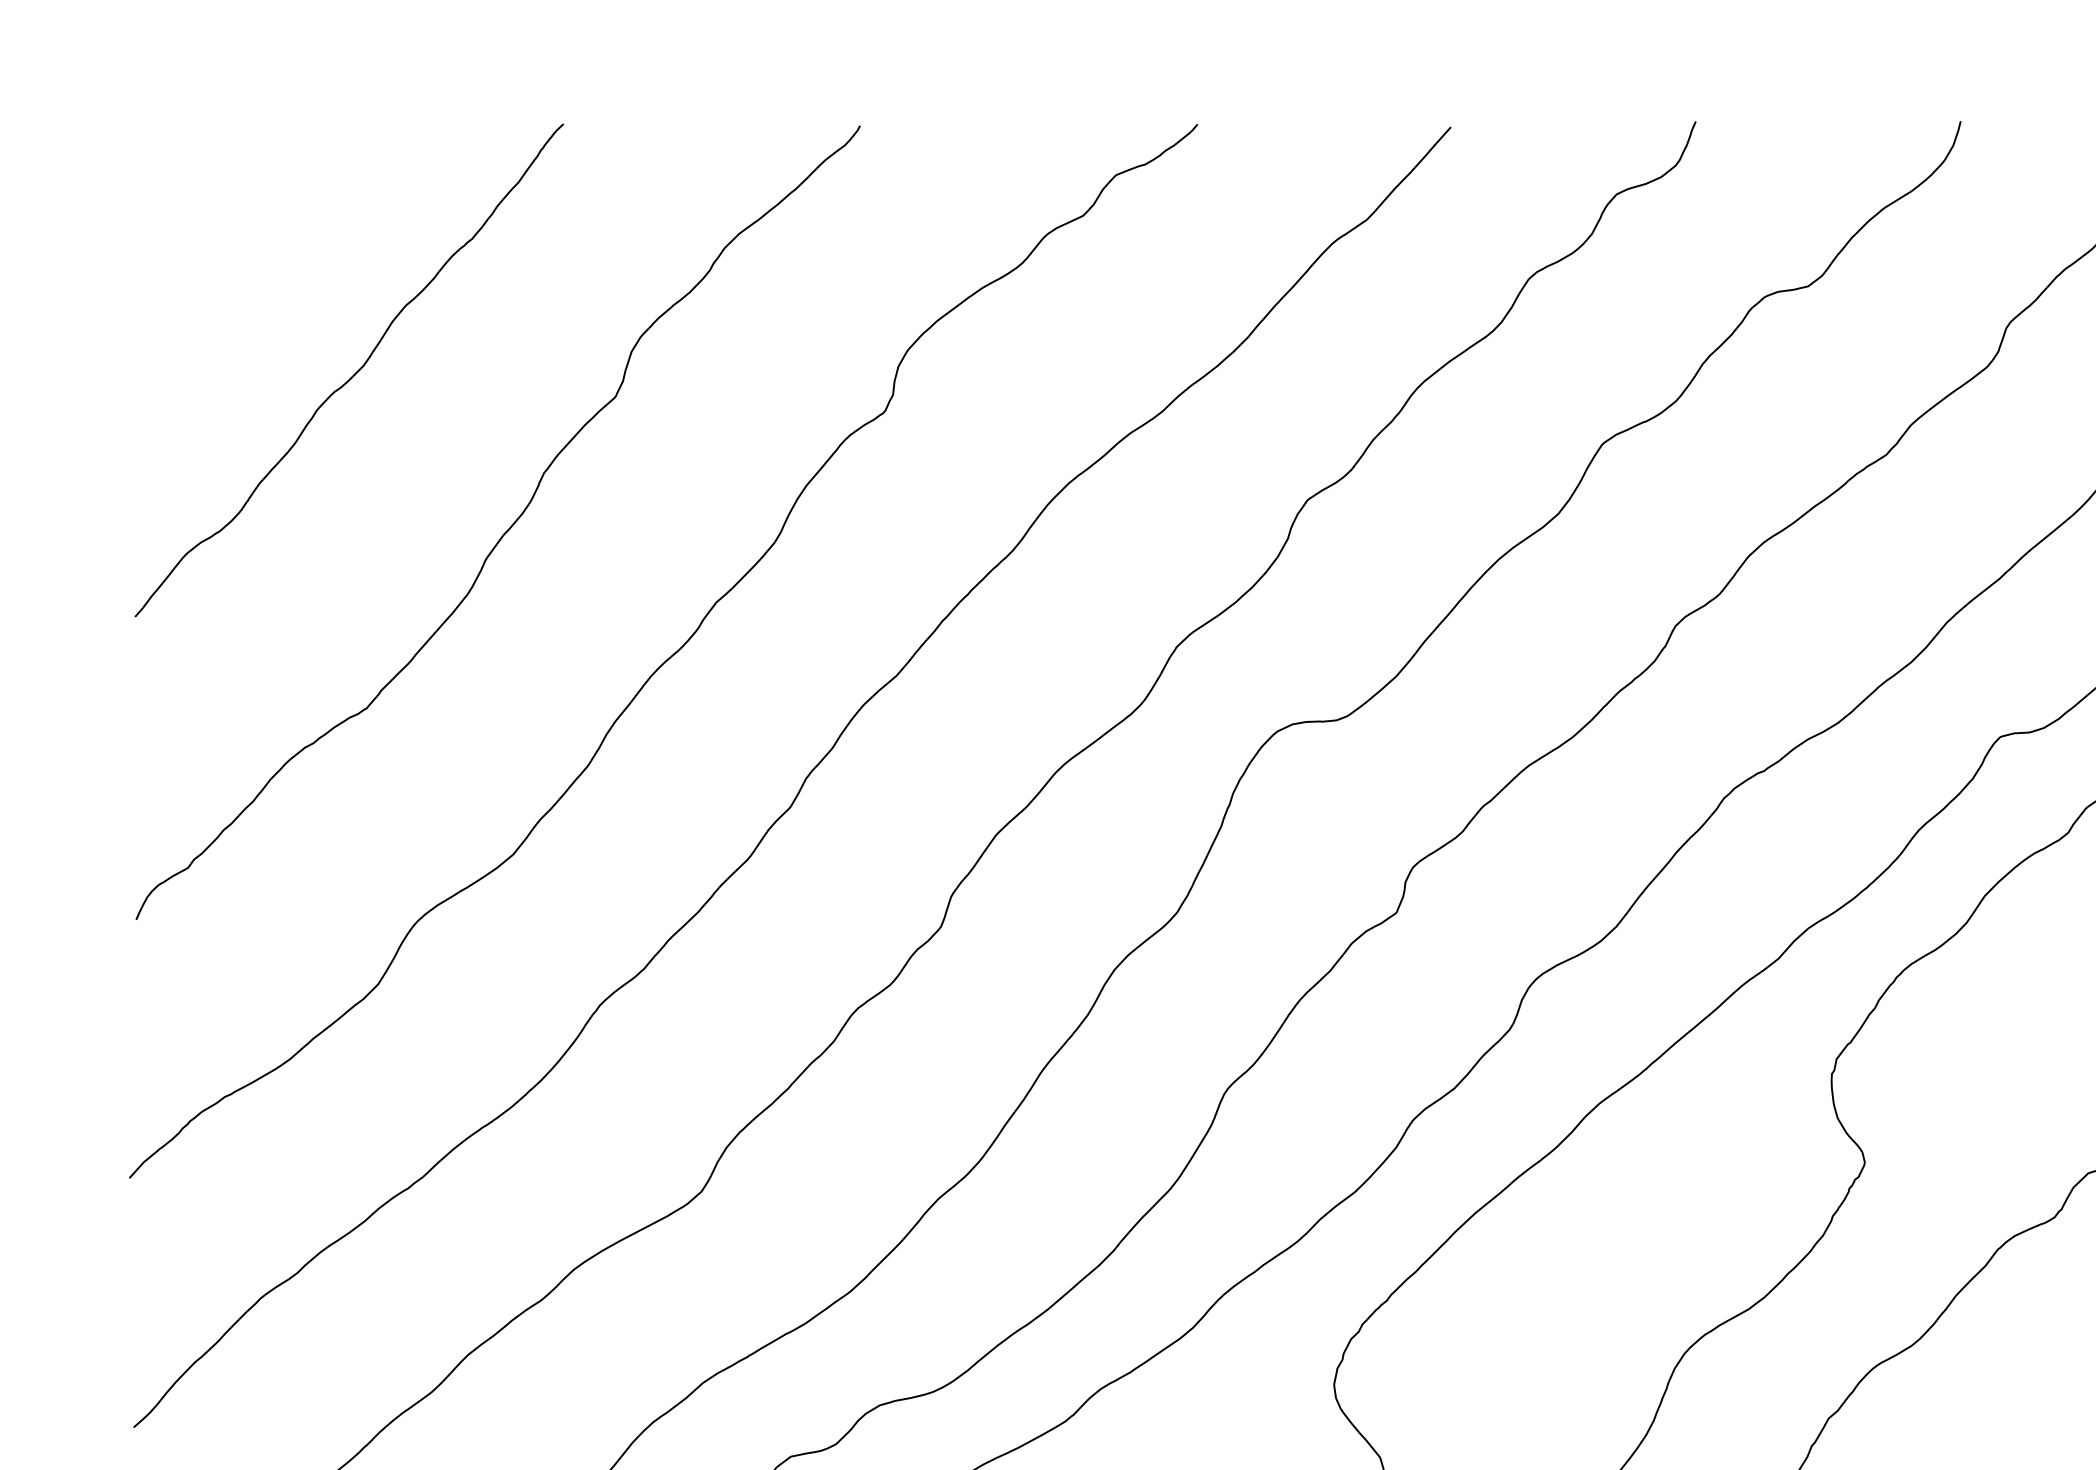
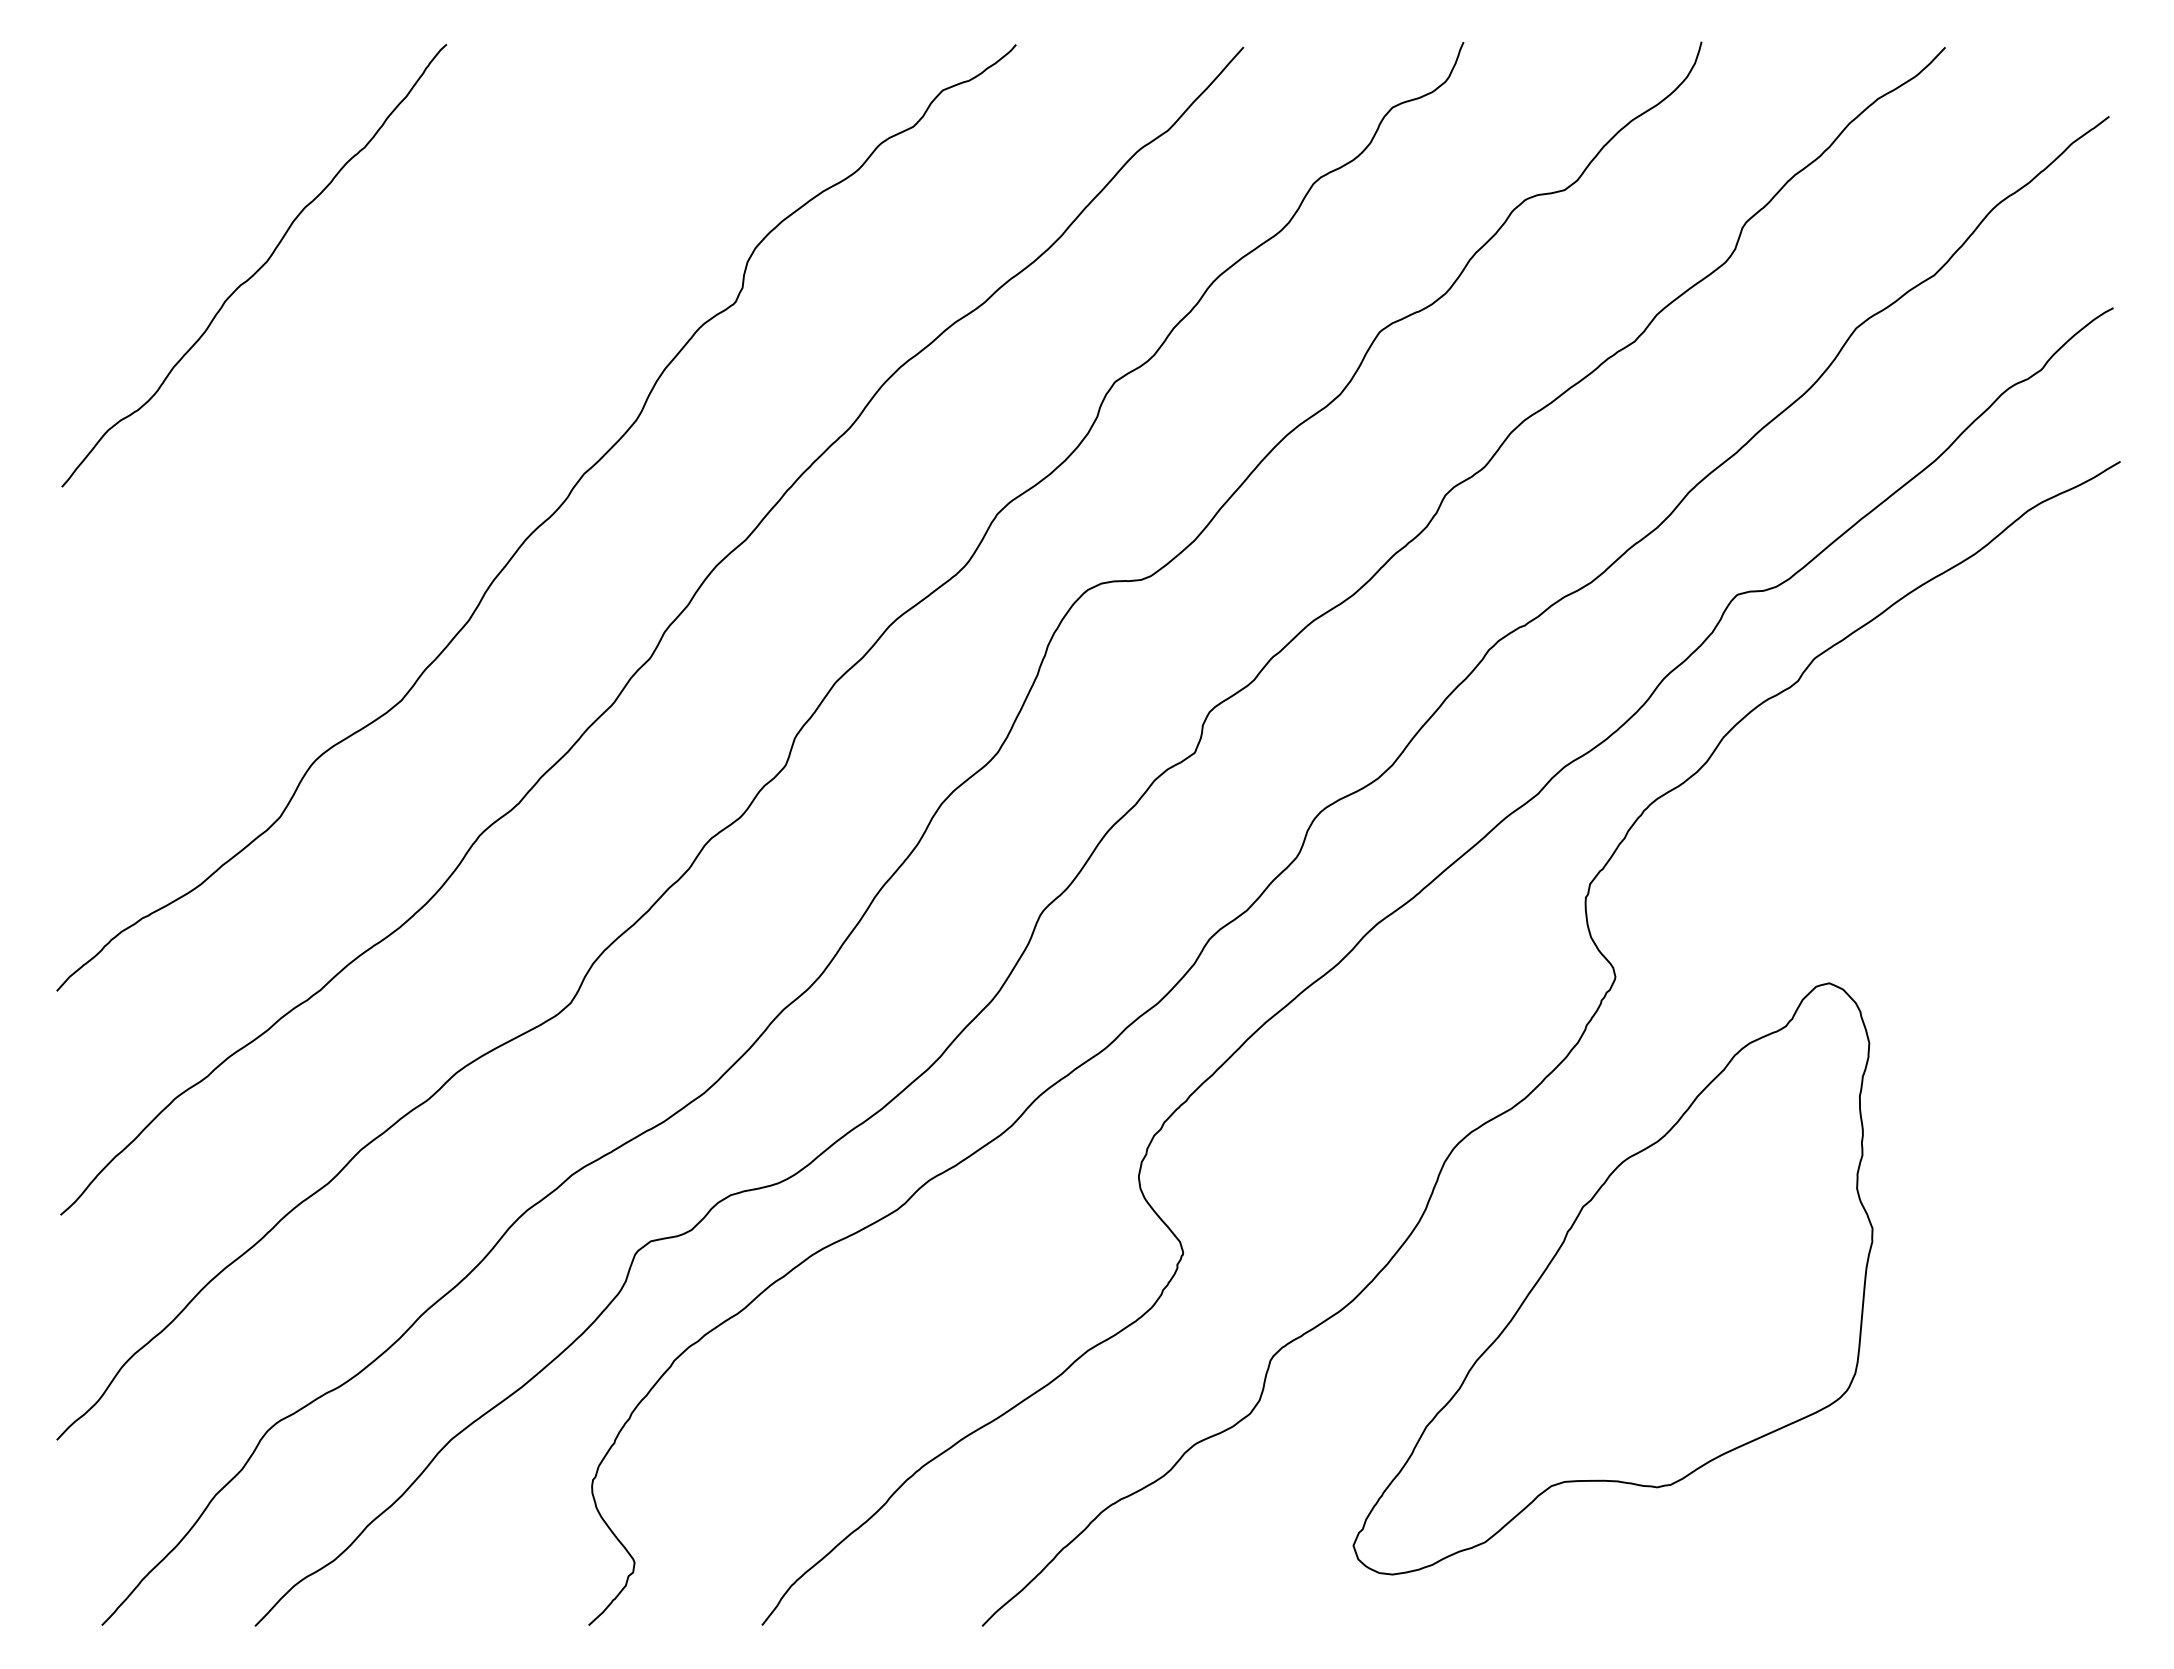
curve: (506, 530) -> (395, 409), removed

